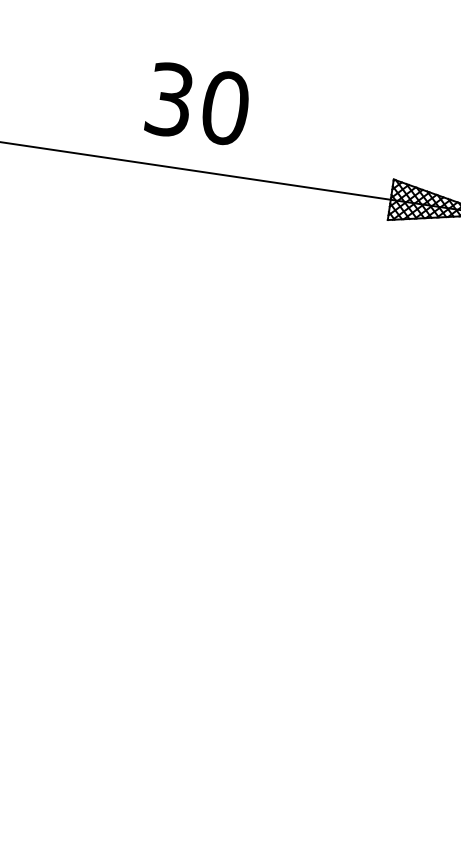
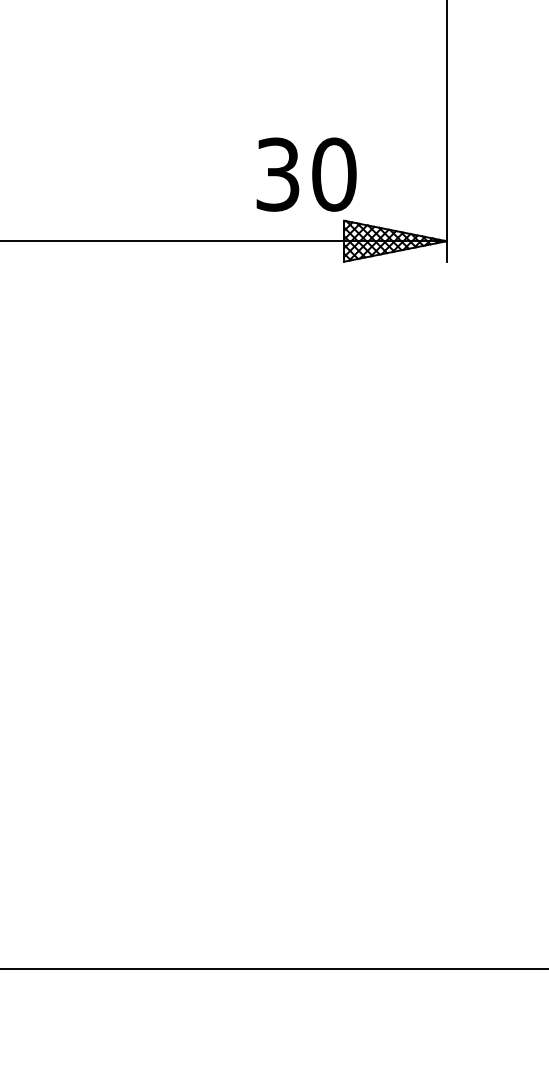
text: (198, 103) -> (306, 174), moved

